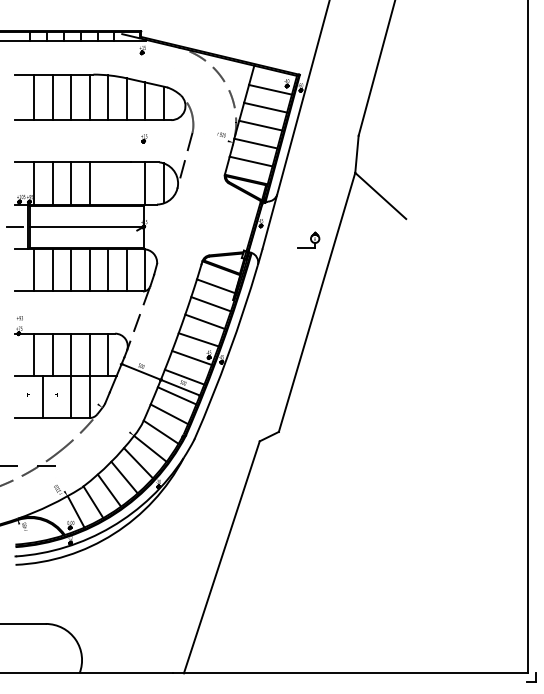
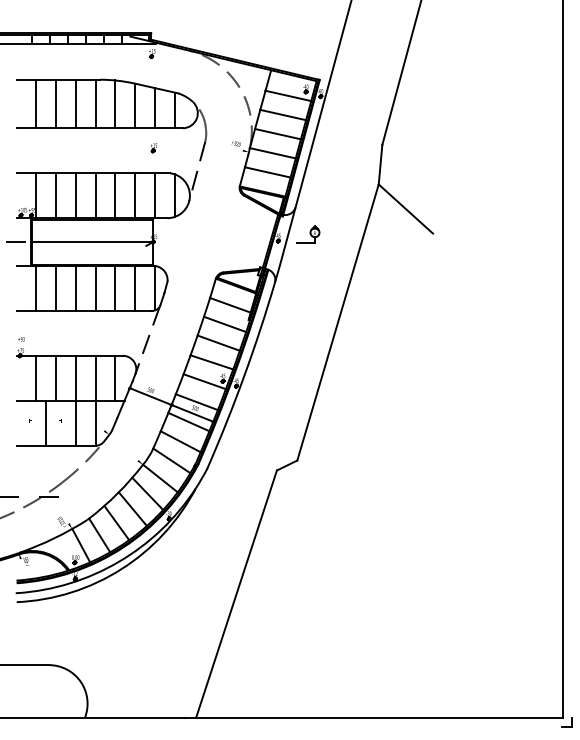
line: (108, 183) -> (115, 195), added
line: (127, 183) -> (135, 195), added
part: (309, 240) -> (308, 234), moved

